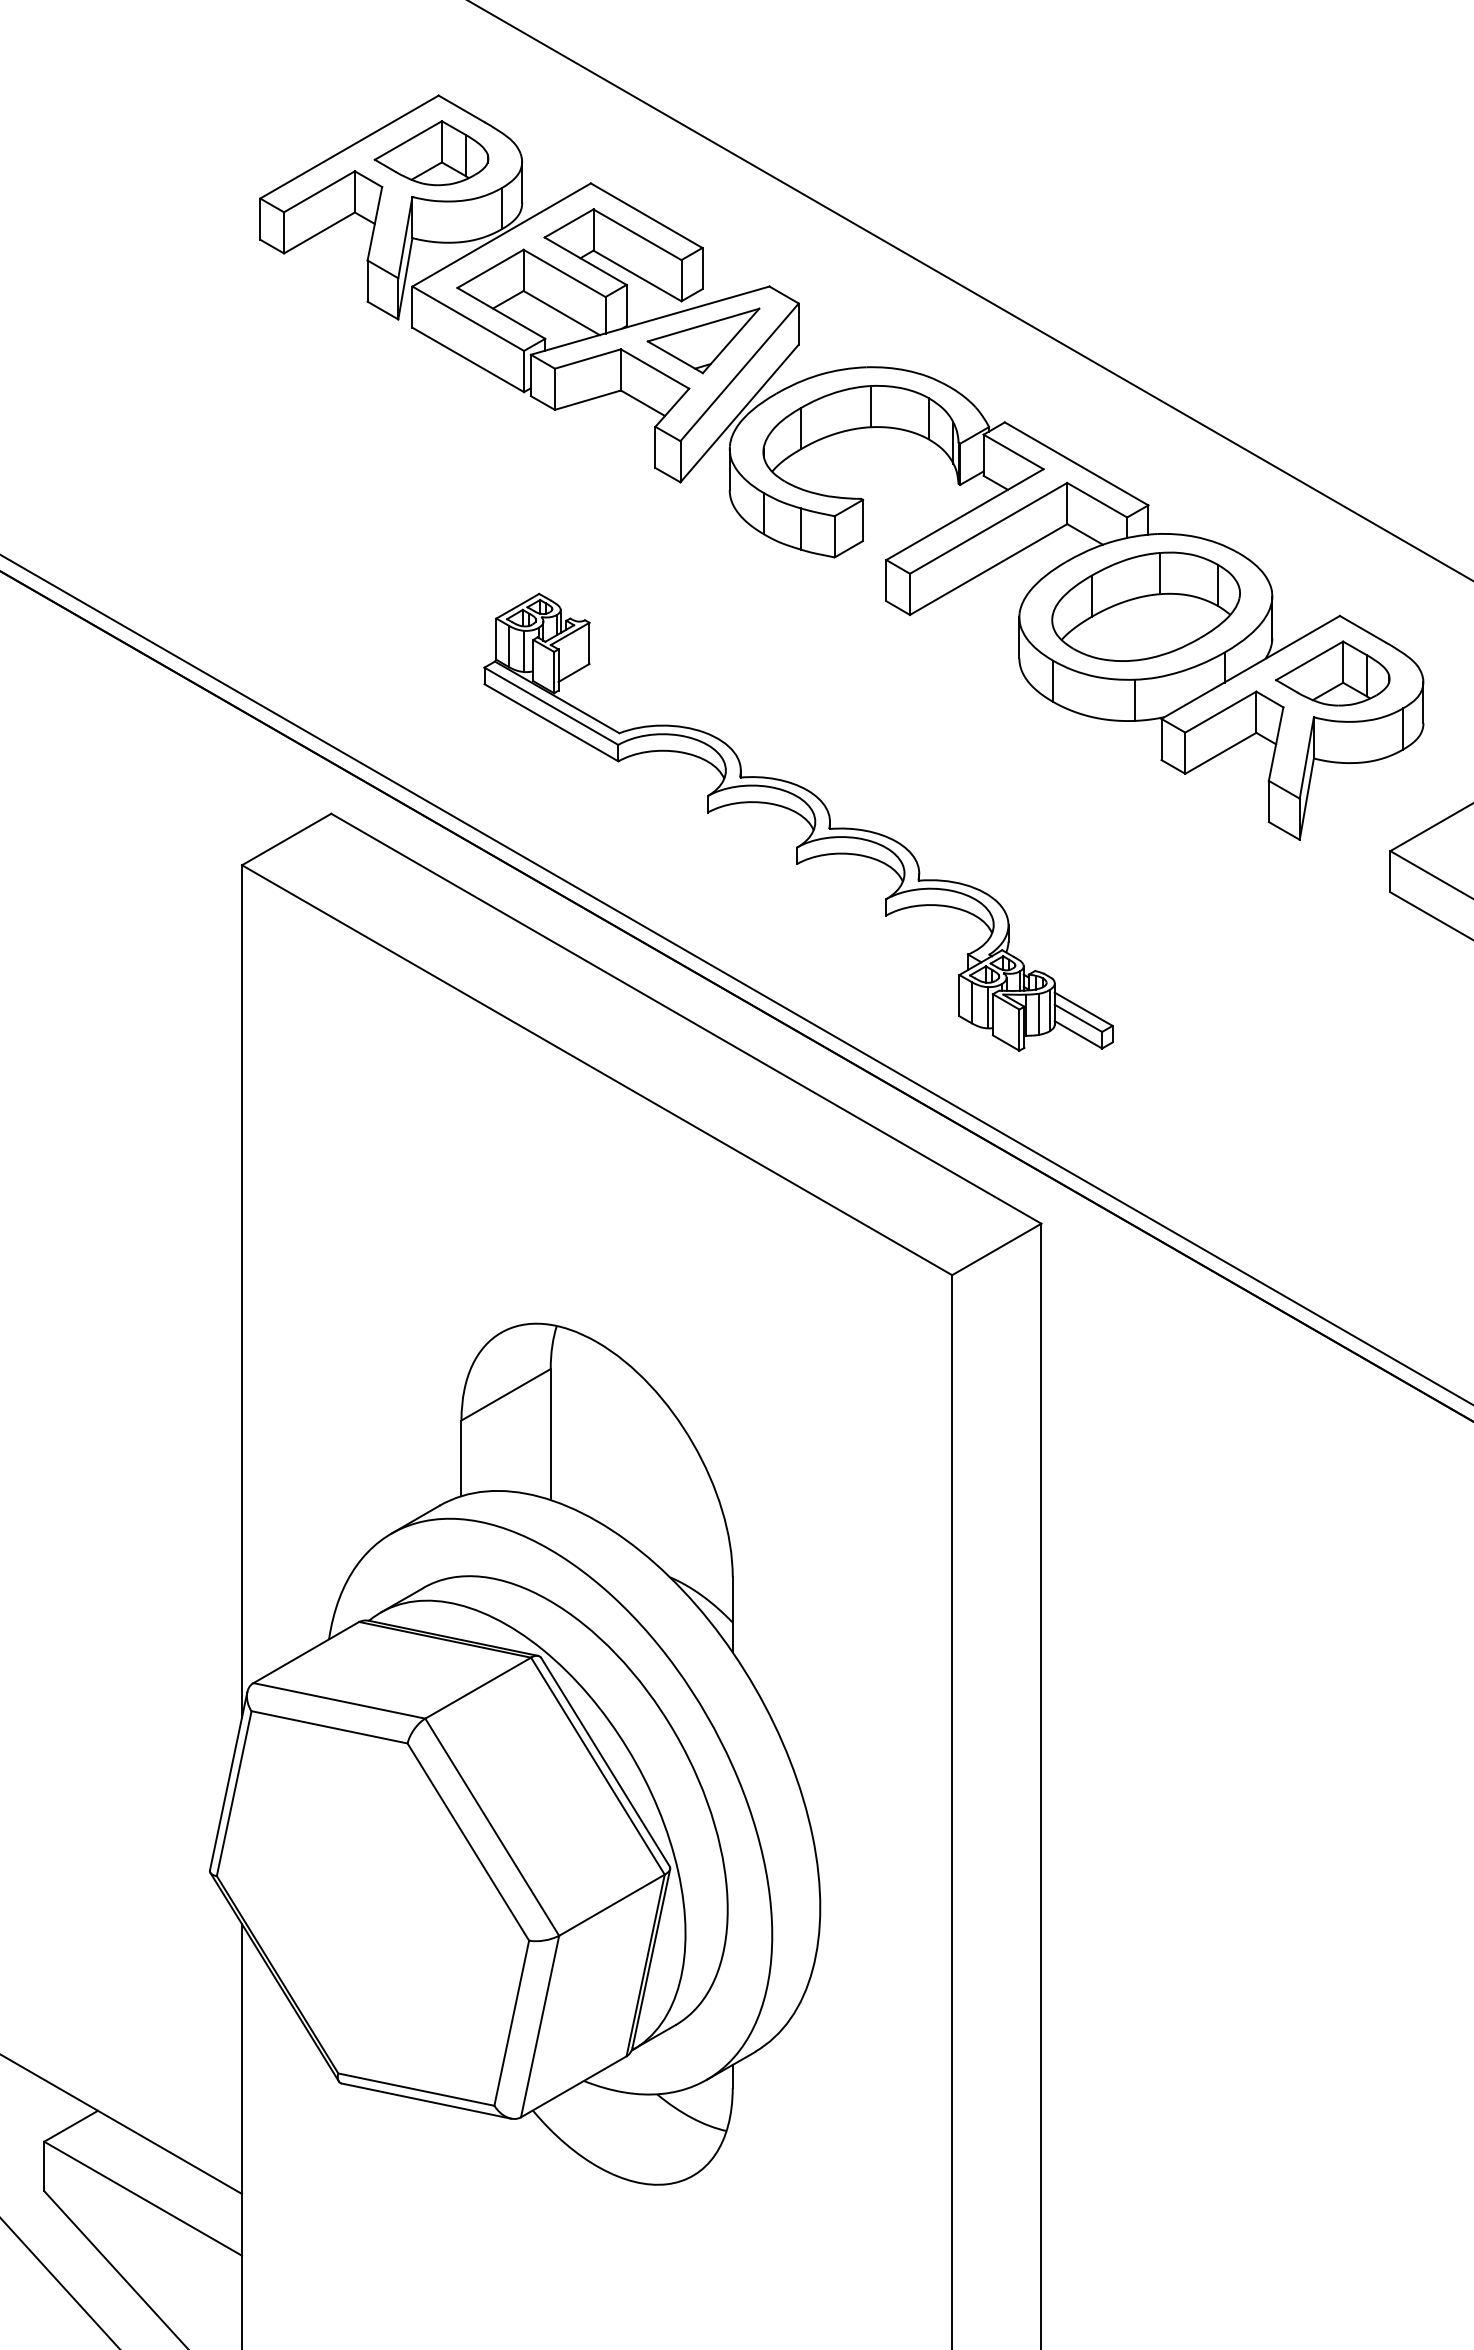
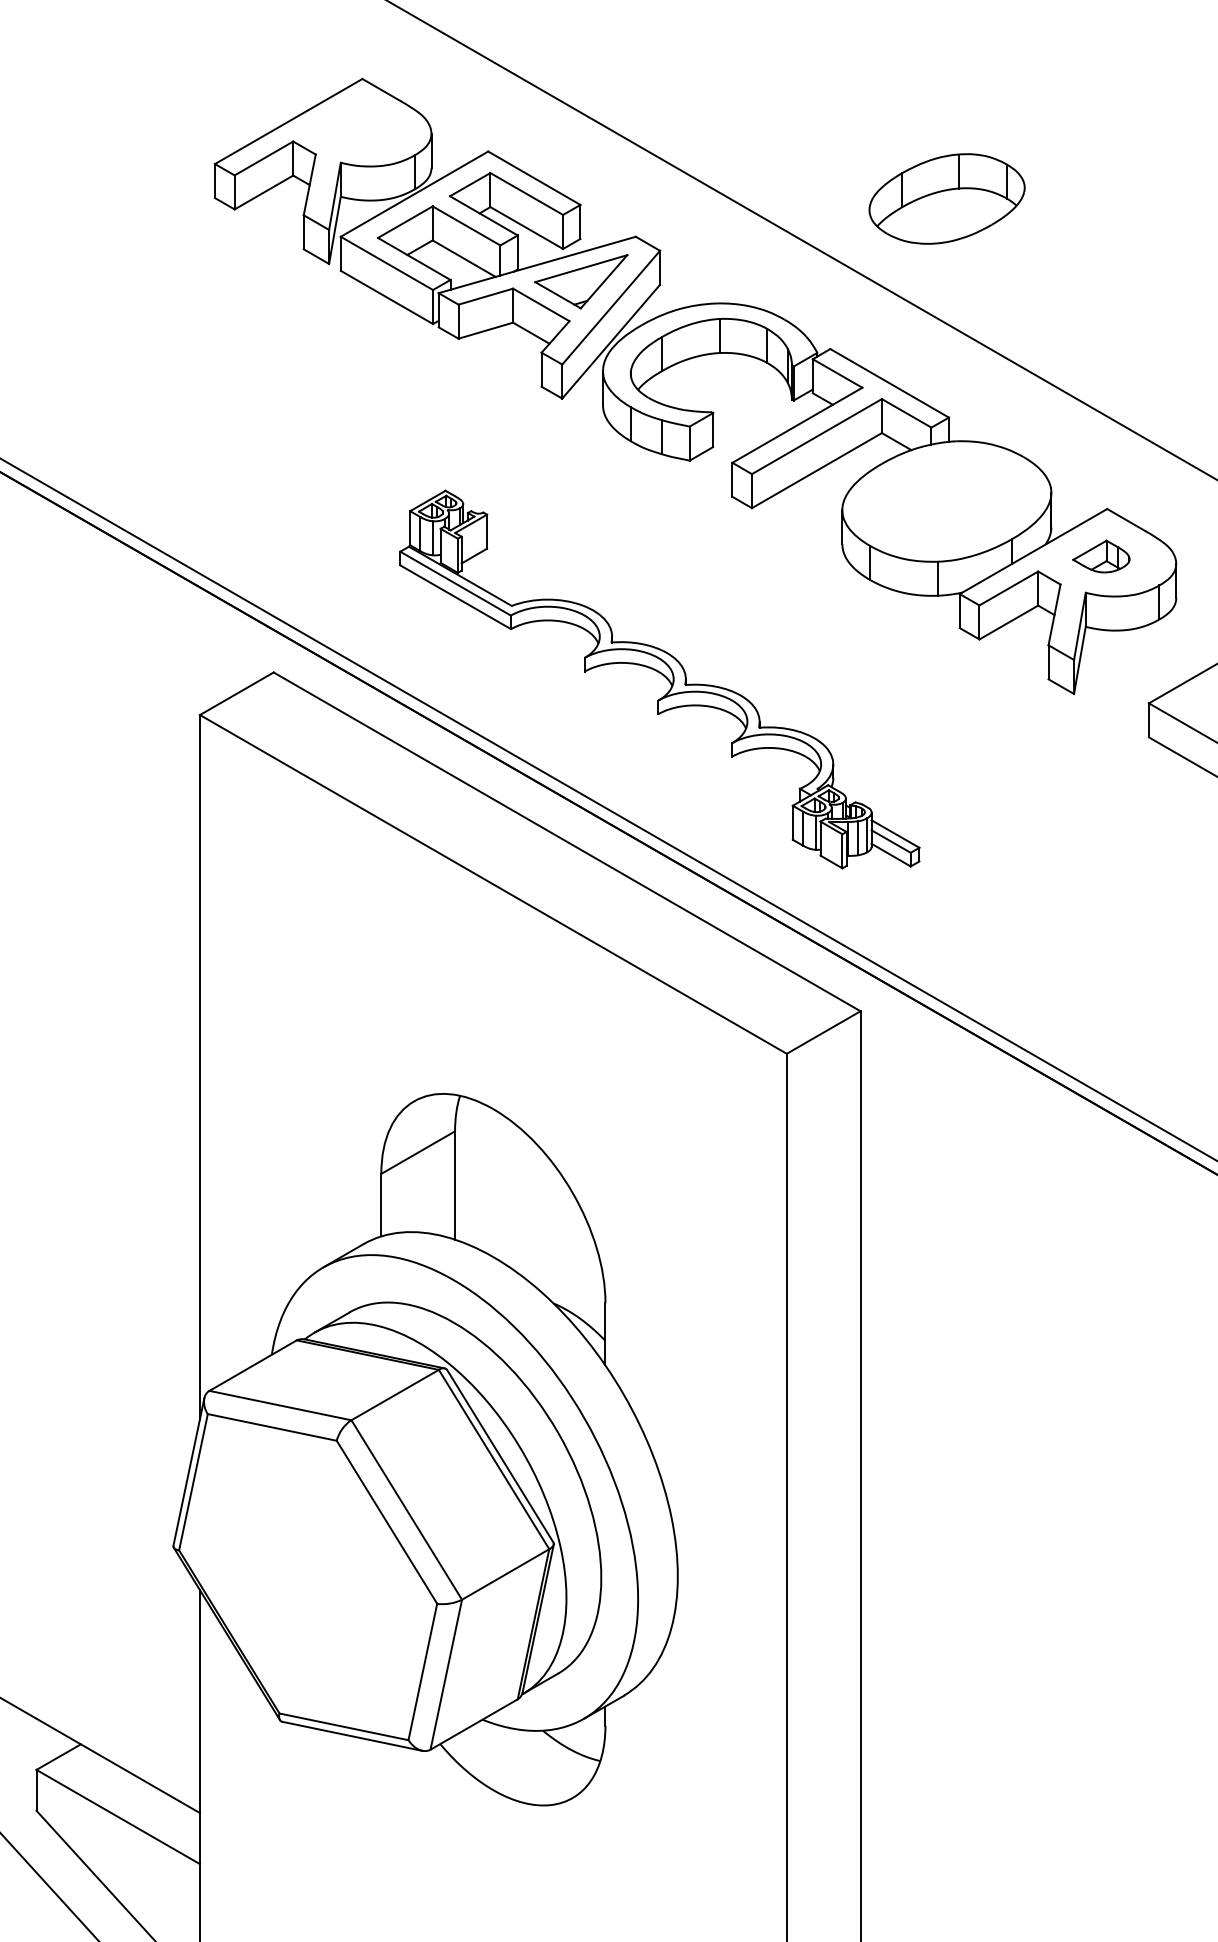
part: (431, 153) -> (356, 126), removed
part: (1145, 606) -> (946, 198), moved
part: (1332, 673) -> (1101, 556), size x0.6

